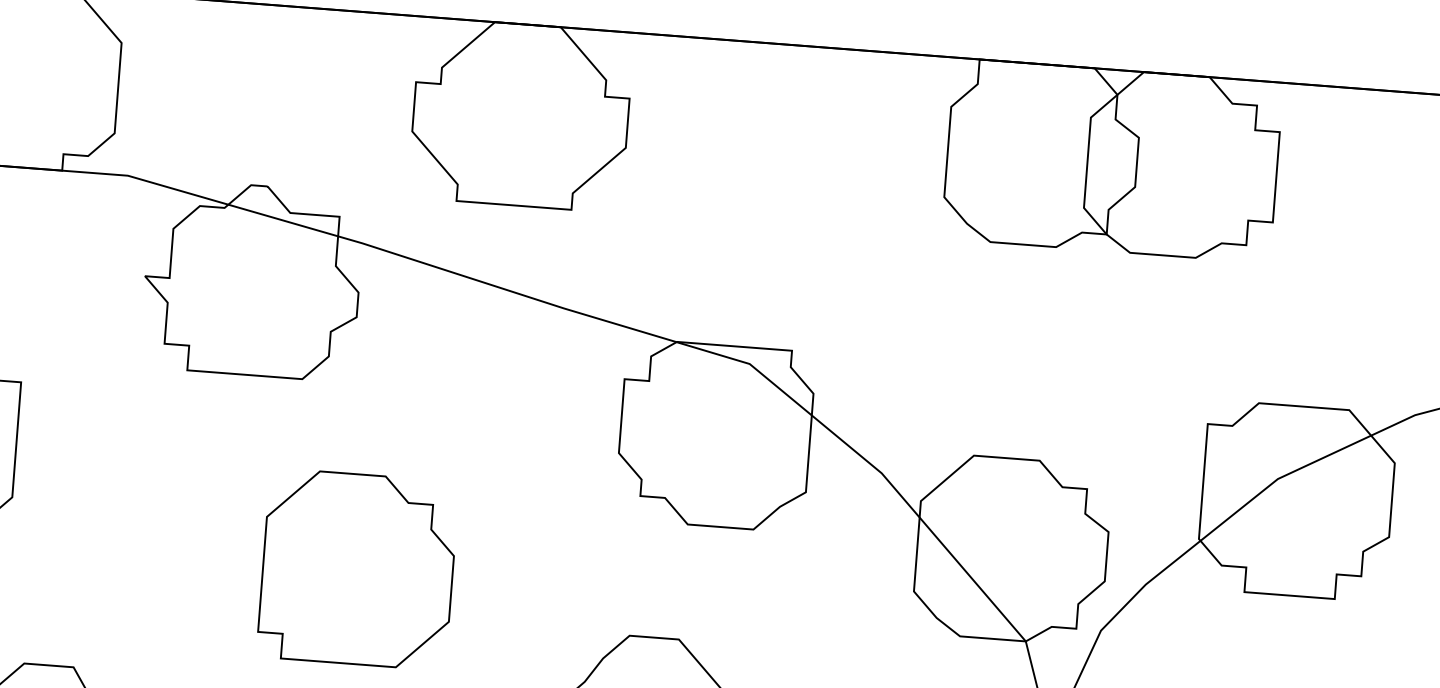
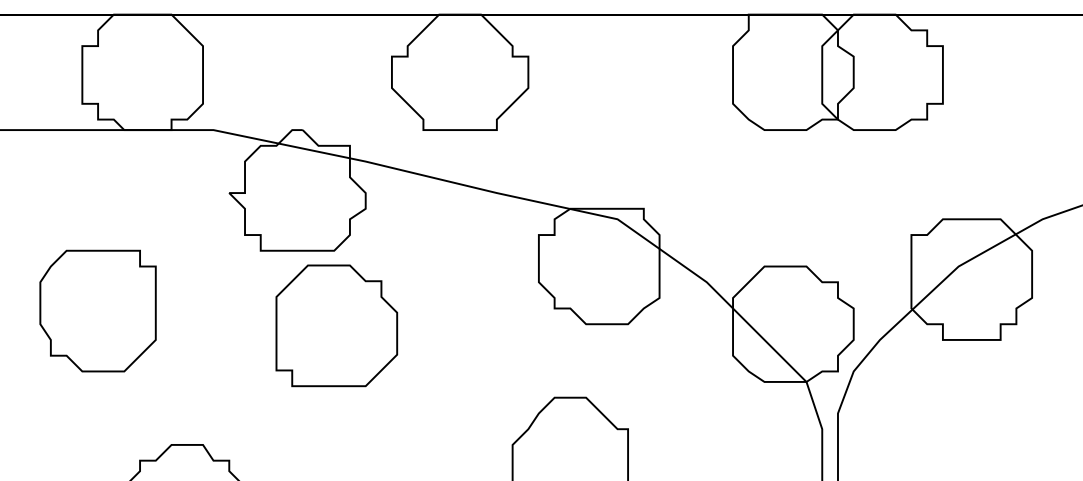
part: (357, 568) -> (336, 325), moved

